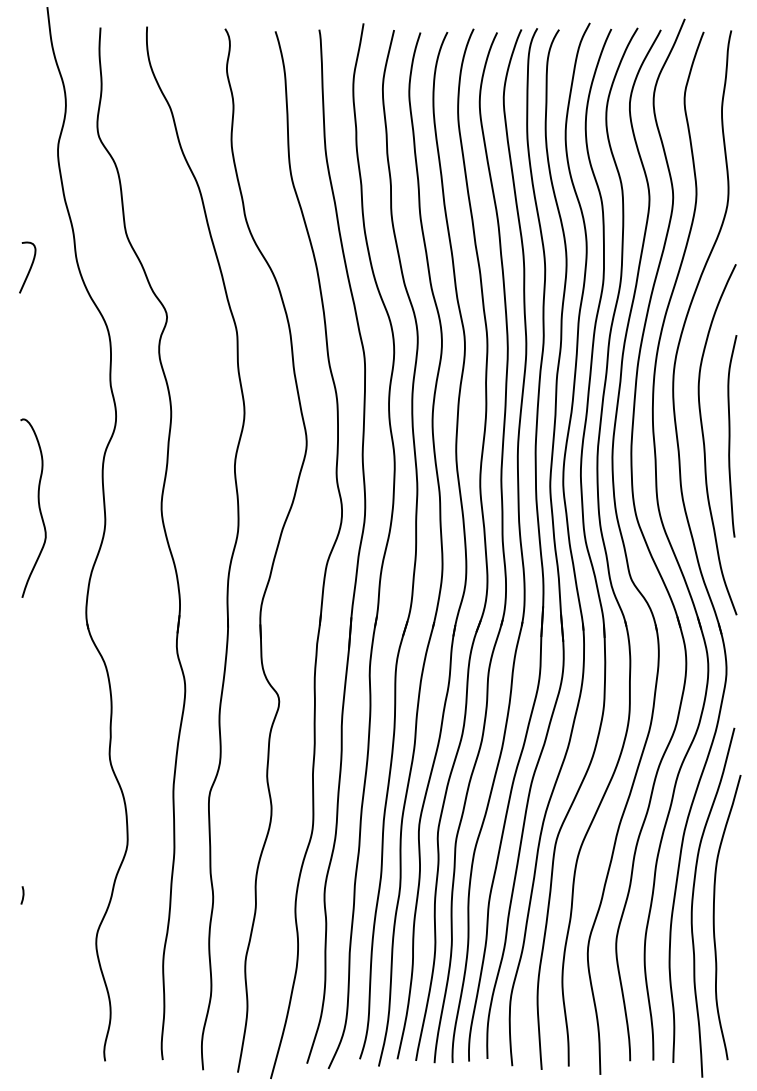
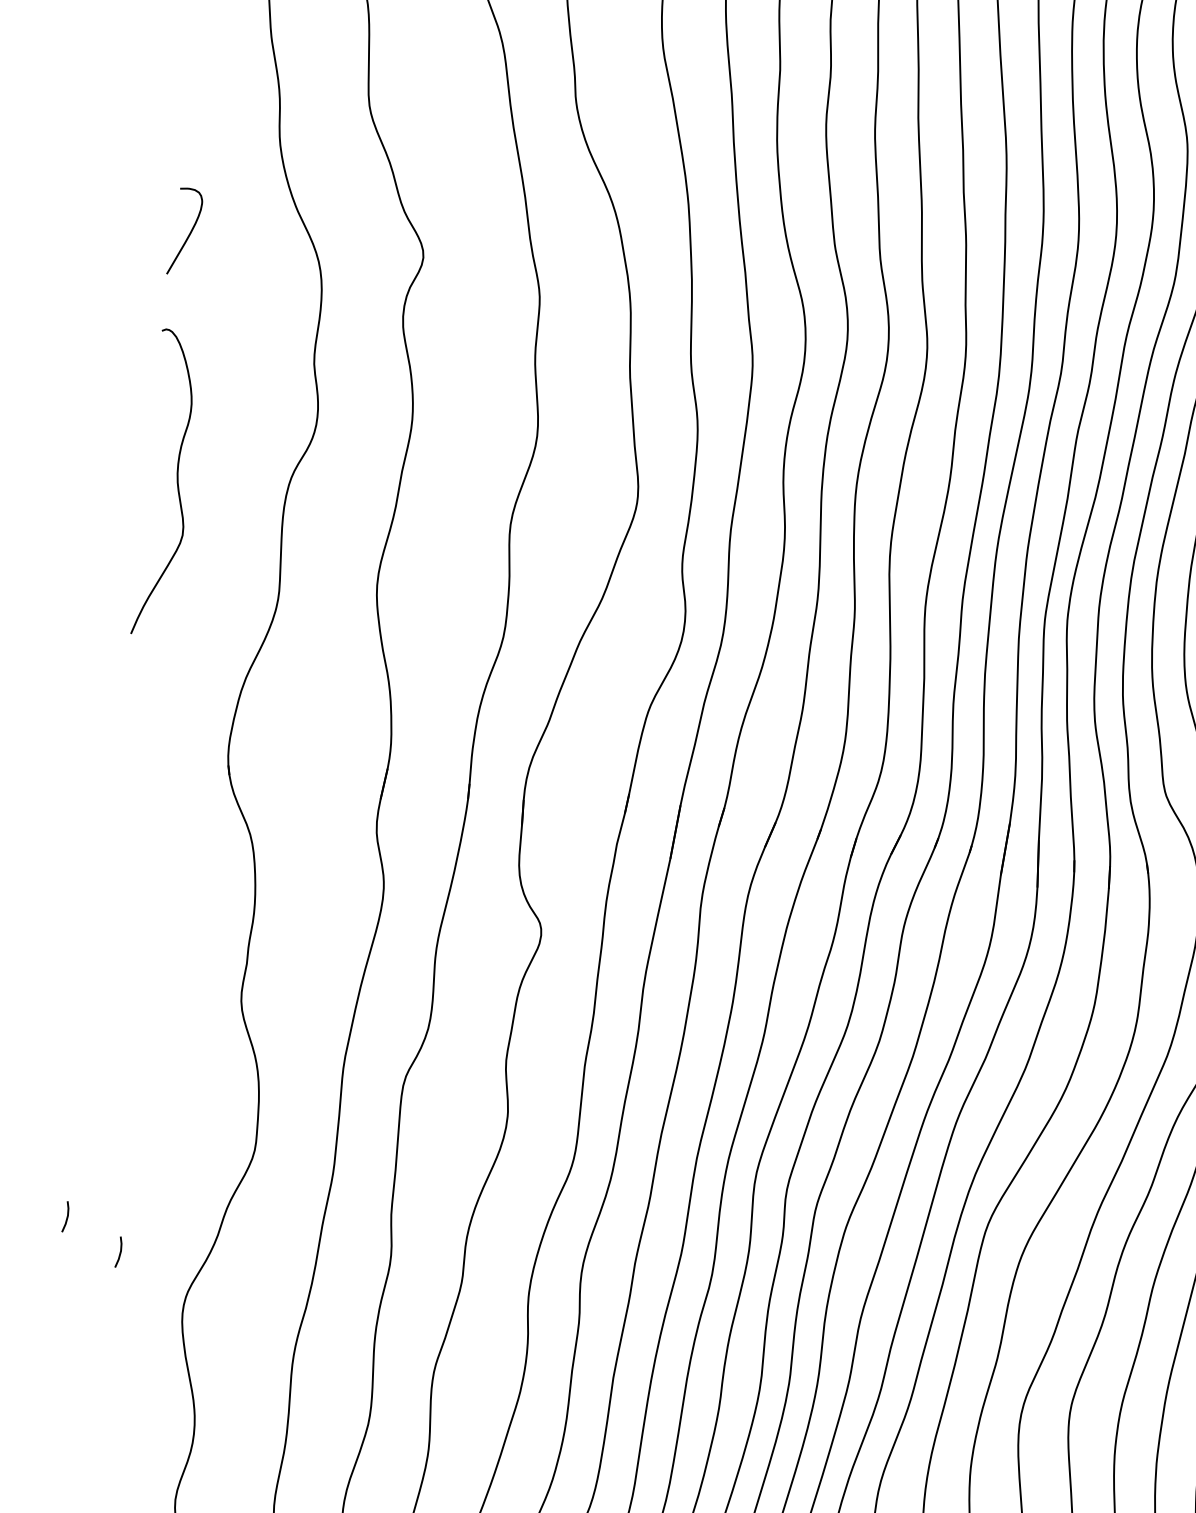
curve: (29, 268) -> (188, 233), moved
curve: (38, 507) -> (175, 482), moved
line: (55, 912) -> (118, 1252), added

